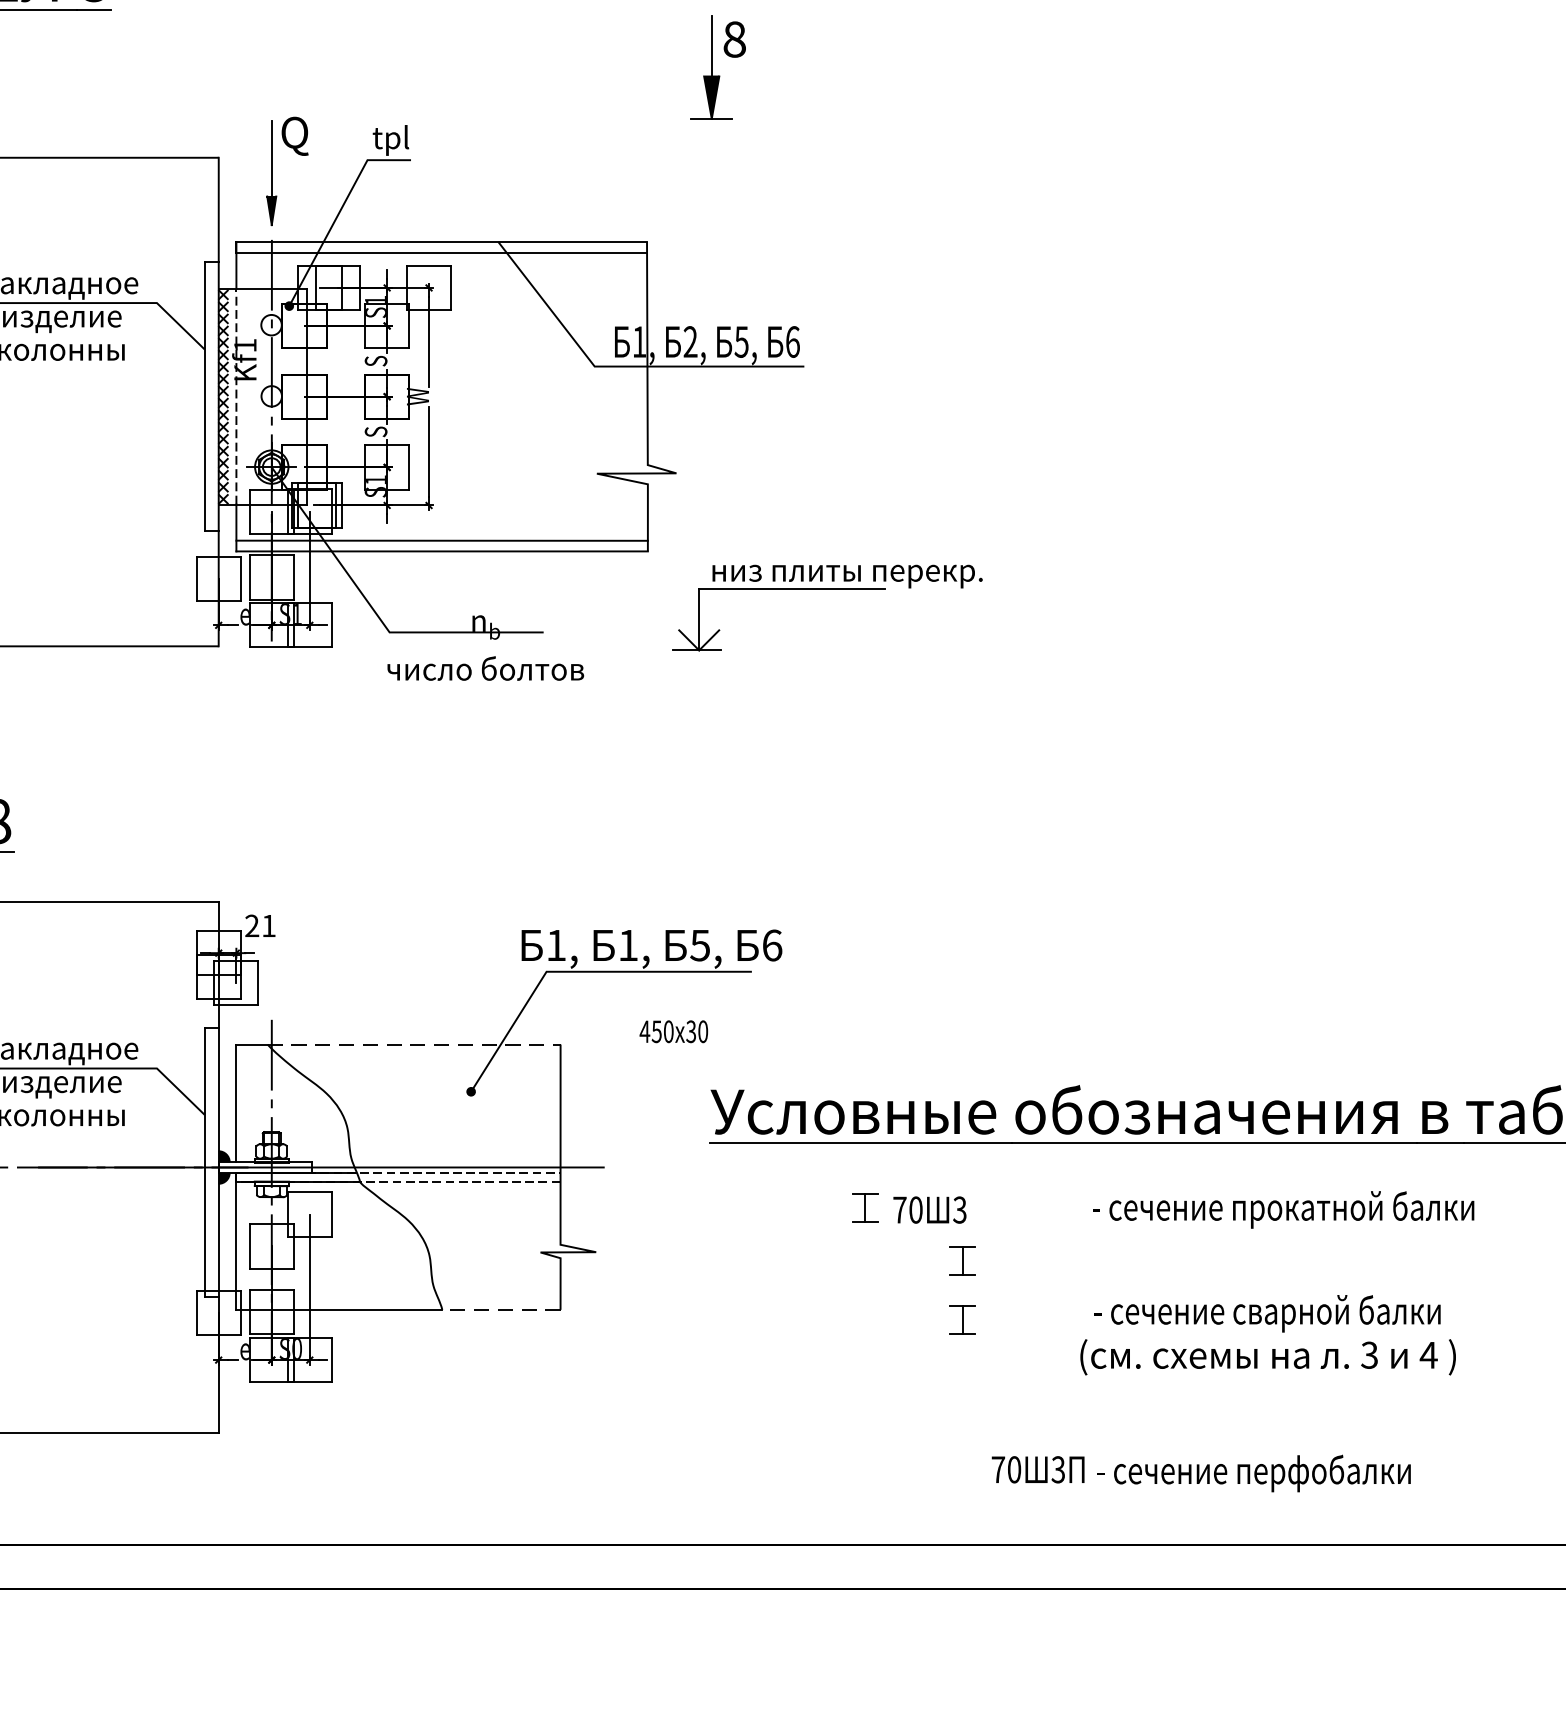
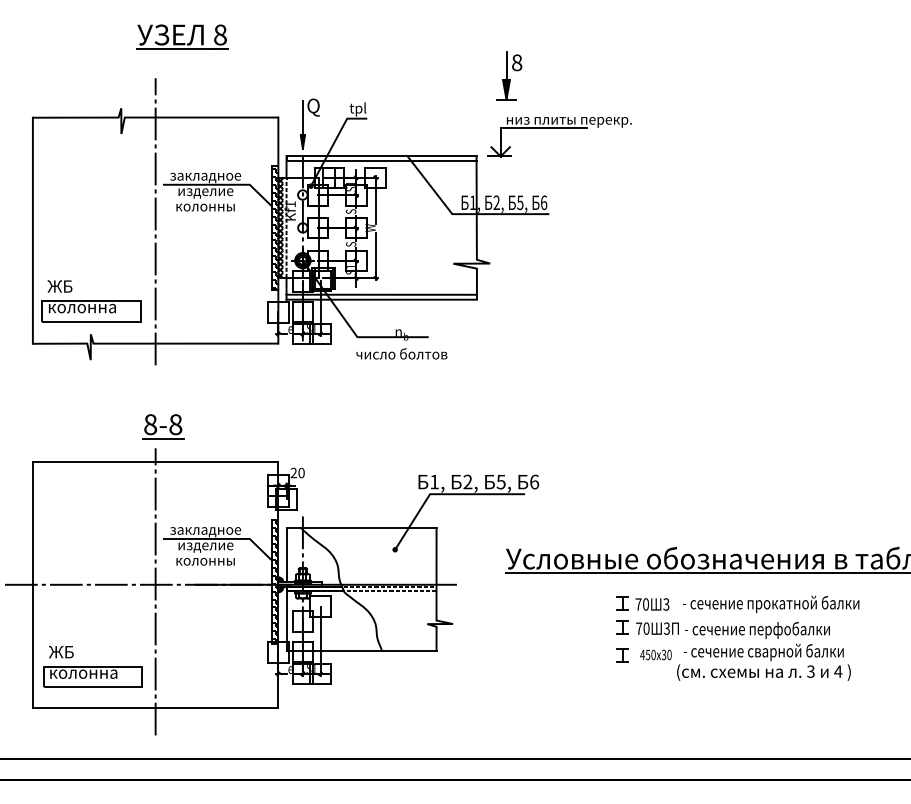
hatch: (210, 395) -> (274, 227), added
part: (826, 589) -> (559, 128), moved
text: (268, 924) -> (301, 472), 21 -> 20
text: (627, 944) -> (467, 481), 1, -> 2,
text: (672, 1030) -> (655, 654), moved
line: (413, 1043) -> (368, 527), dashed -> solid
hatch: (210, 1162) -> (274, 582), added
part: (908, 1207) -> (642, 603), moved
line: (499, 1309) -> (408, 650), dashed -> solid
text: (299, 1348) -> (315, 668), S0 -> S1
text: (1200, 1471) -> (732, 629), moved

